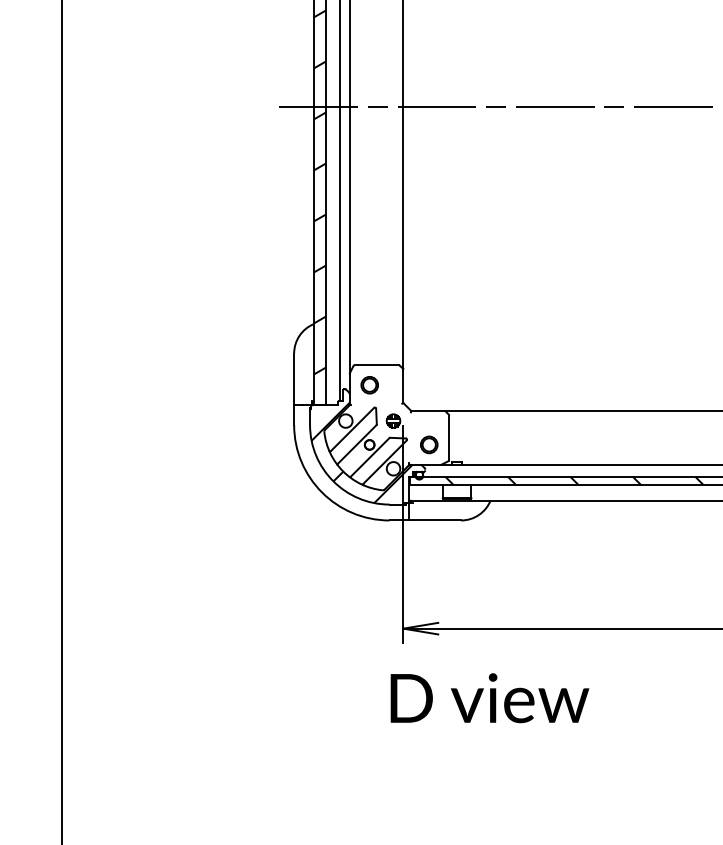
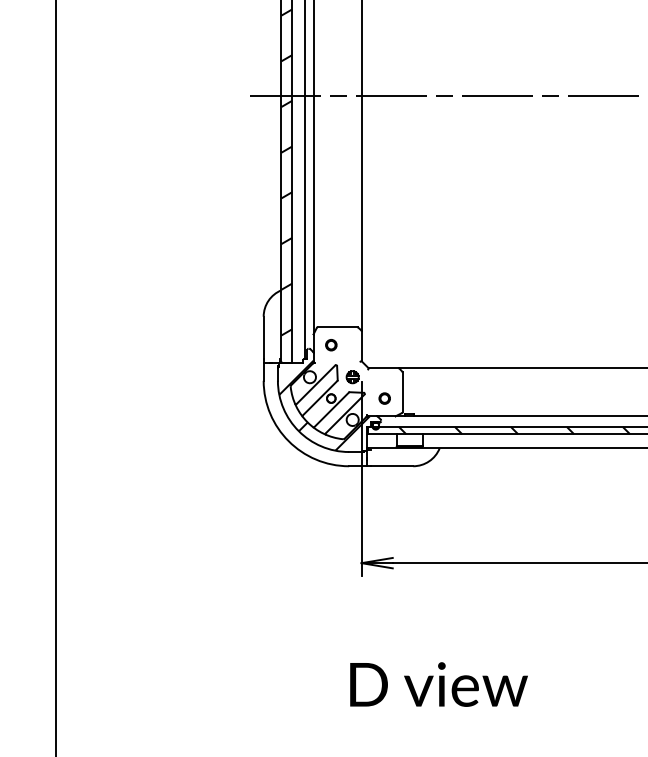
part: (369, 385) -> (331, 345), size x0.71
part: (429, 444) -> (384, 398), size x0.71
text: (489, 698) -> (438, 684), moved

